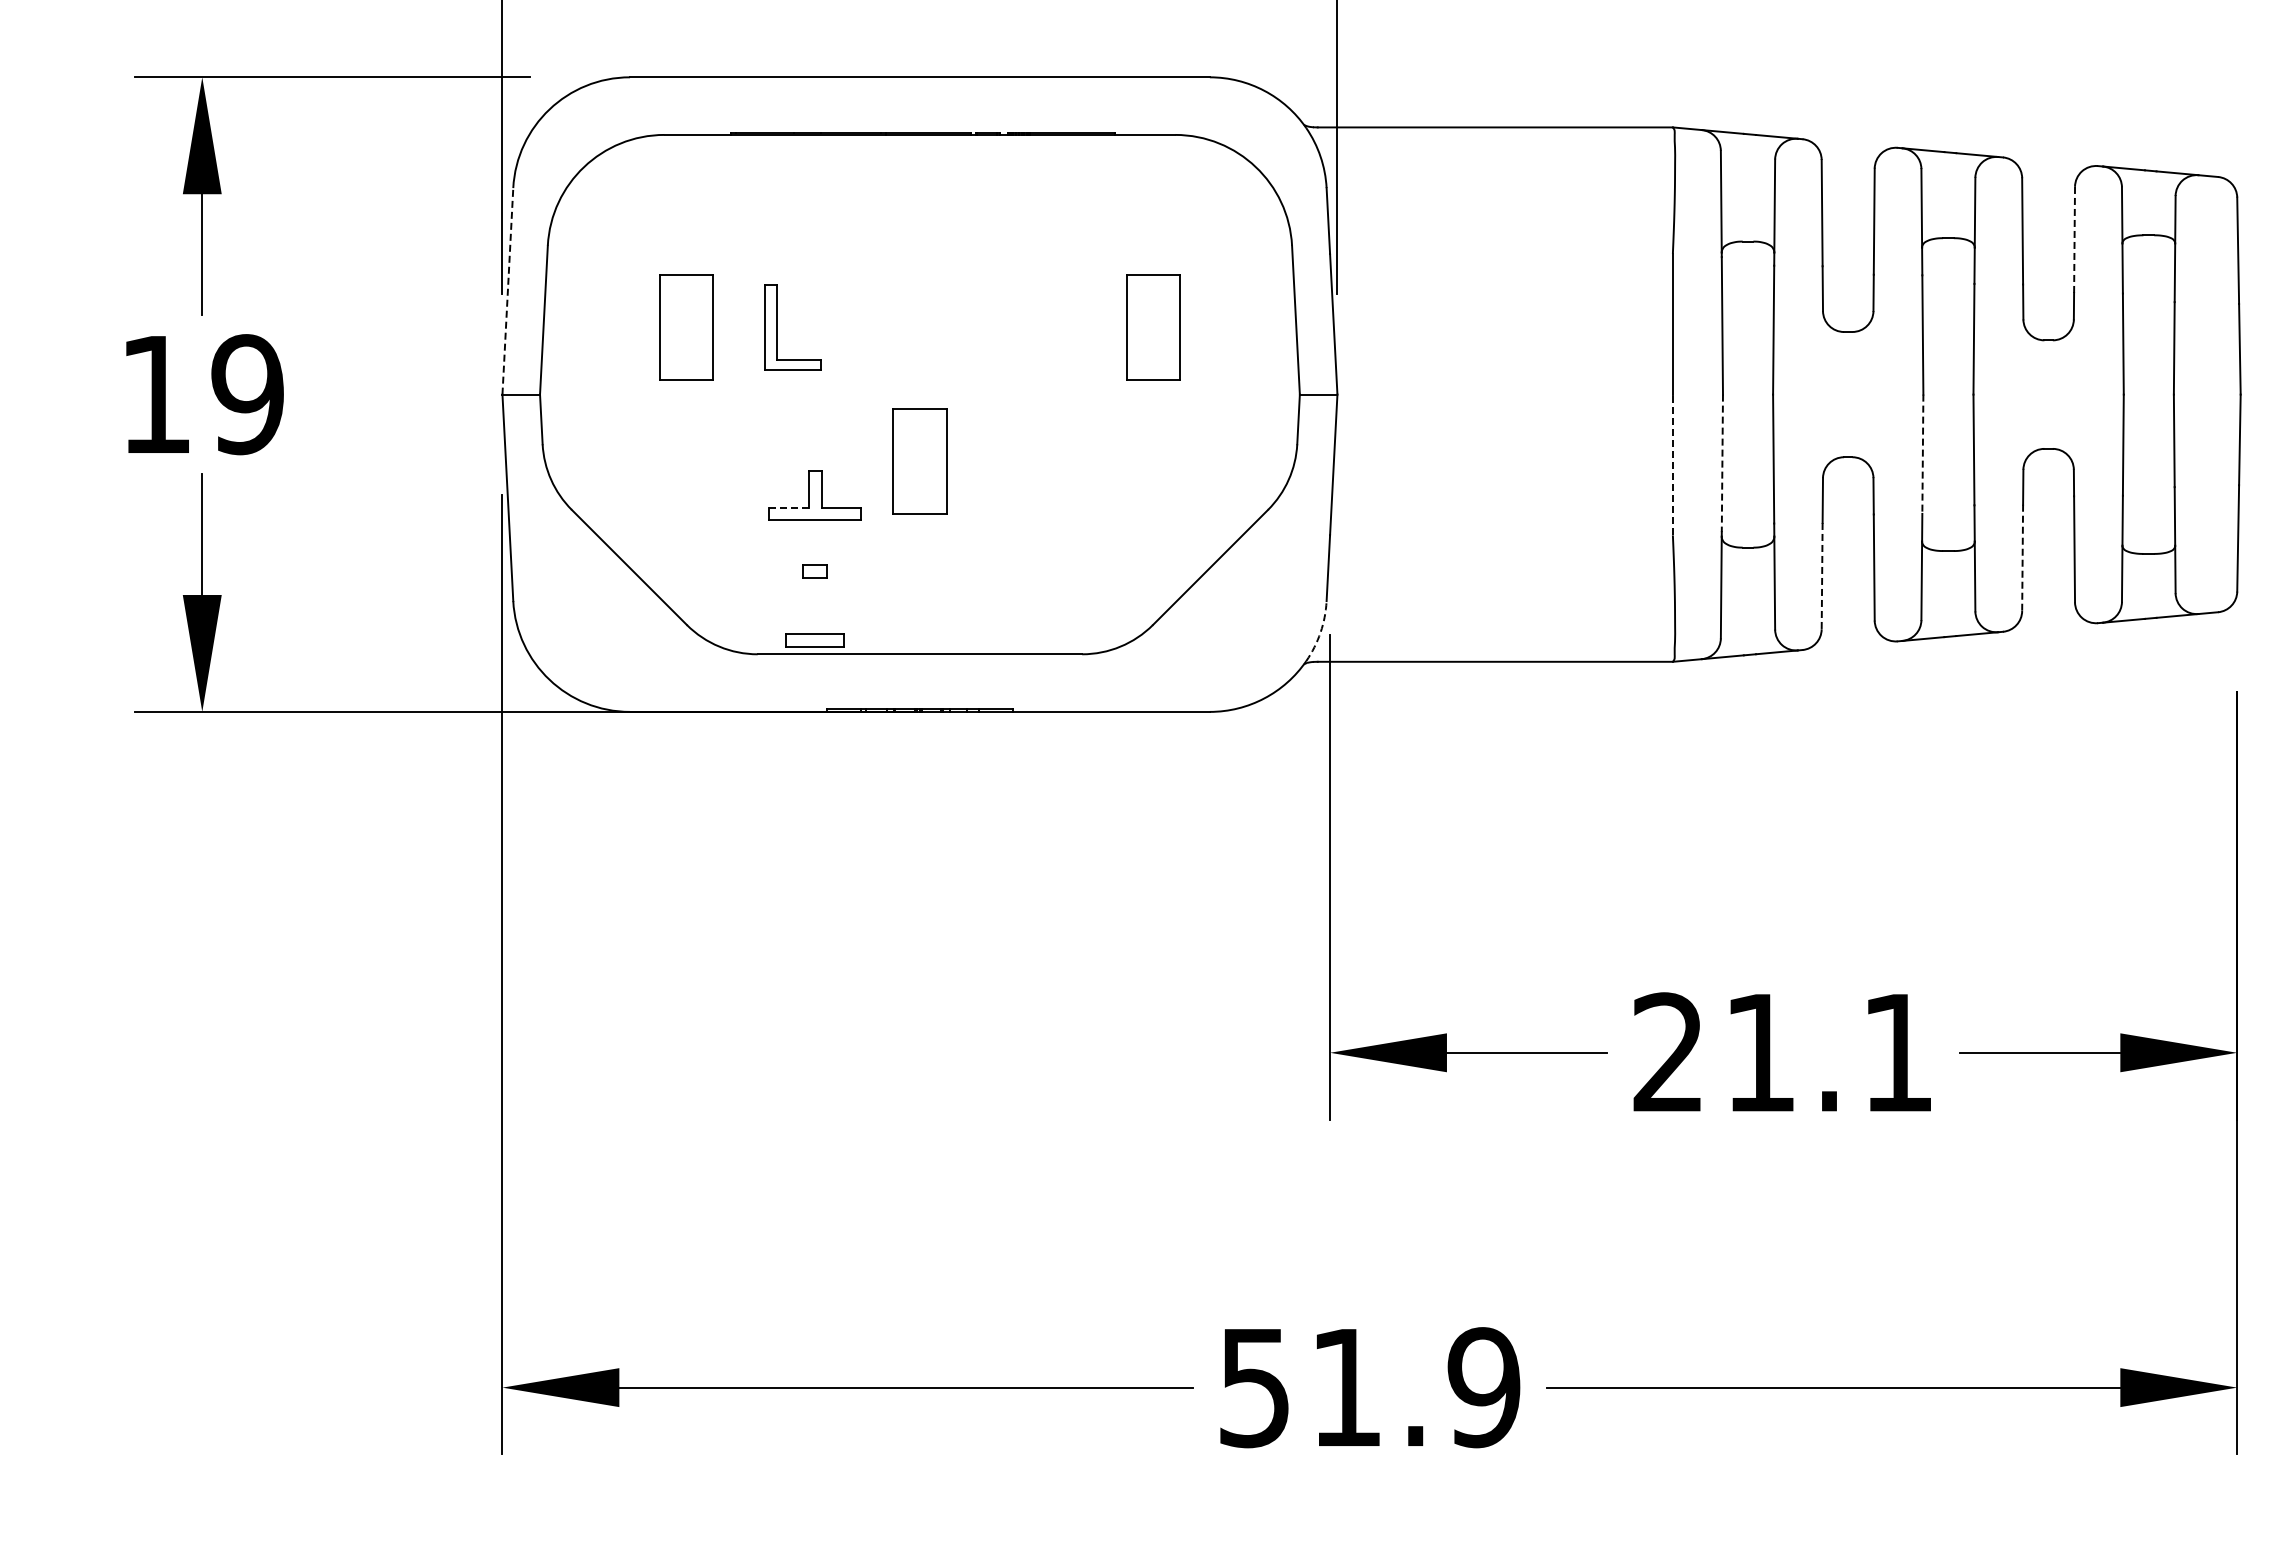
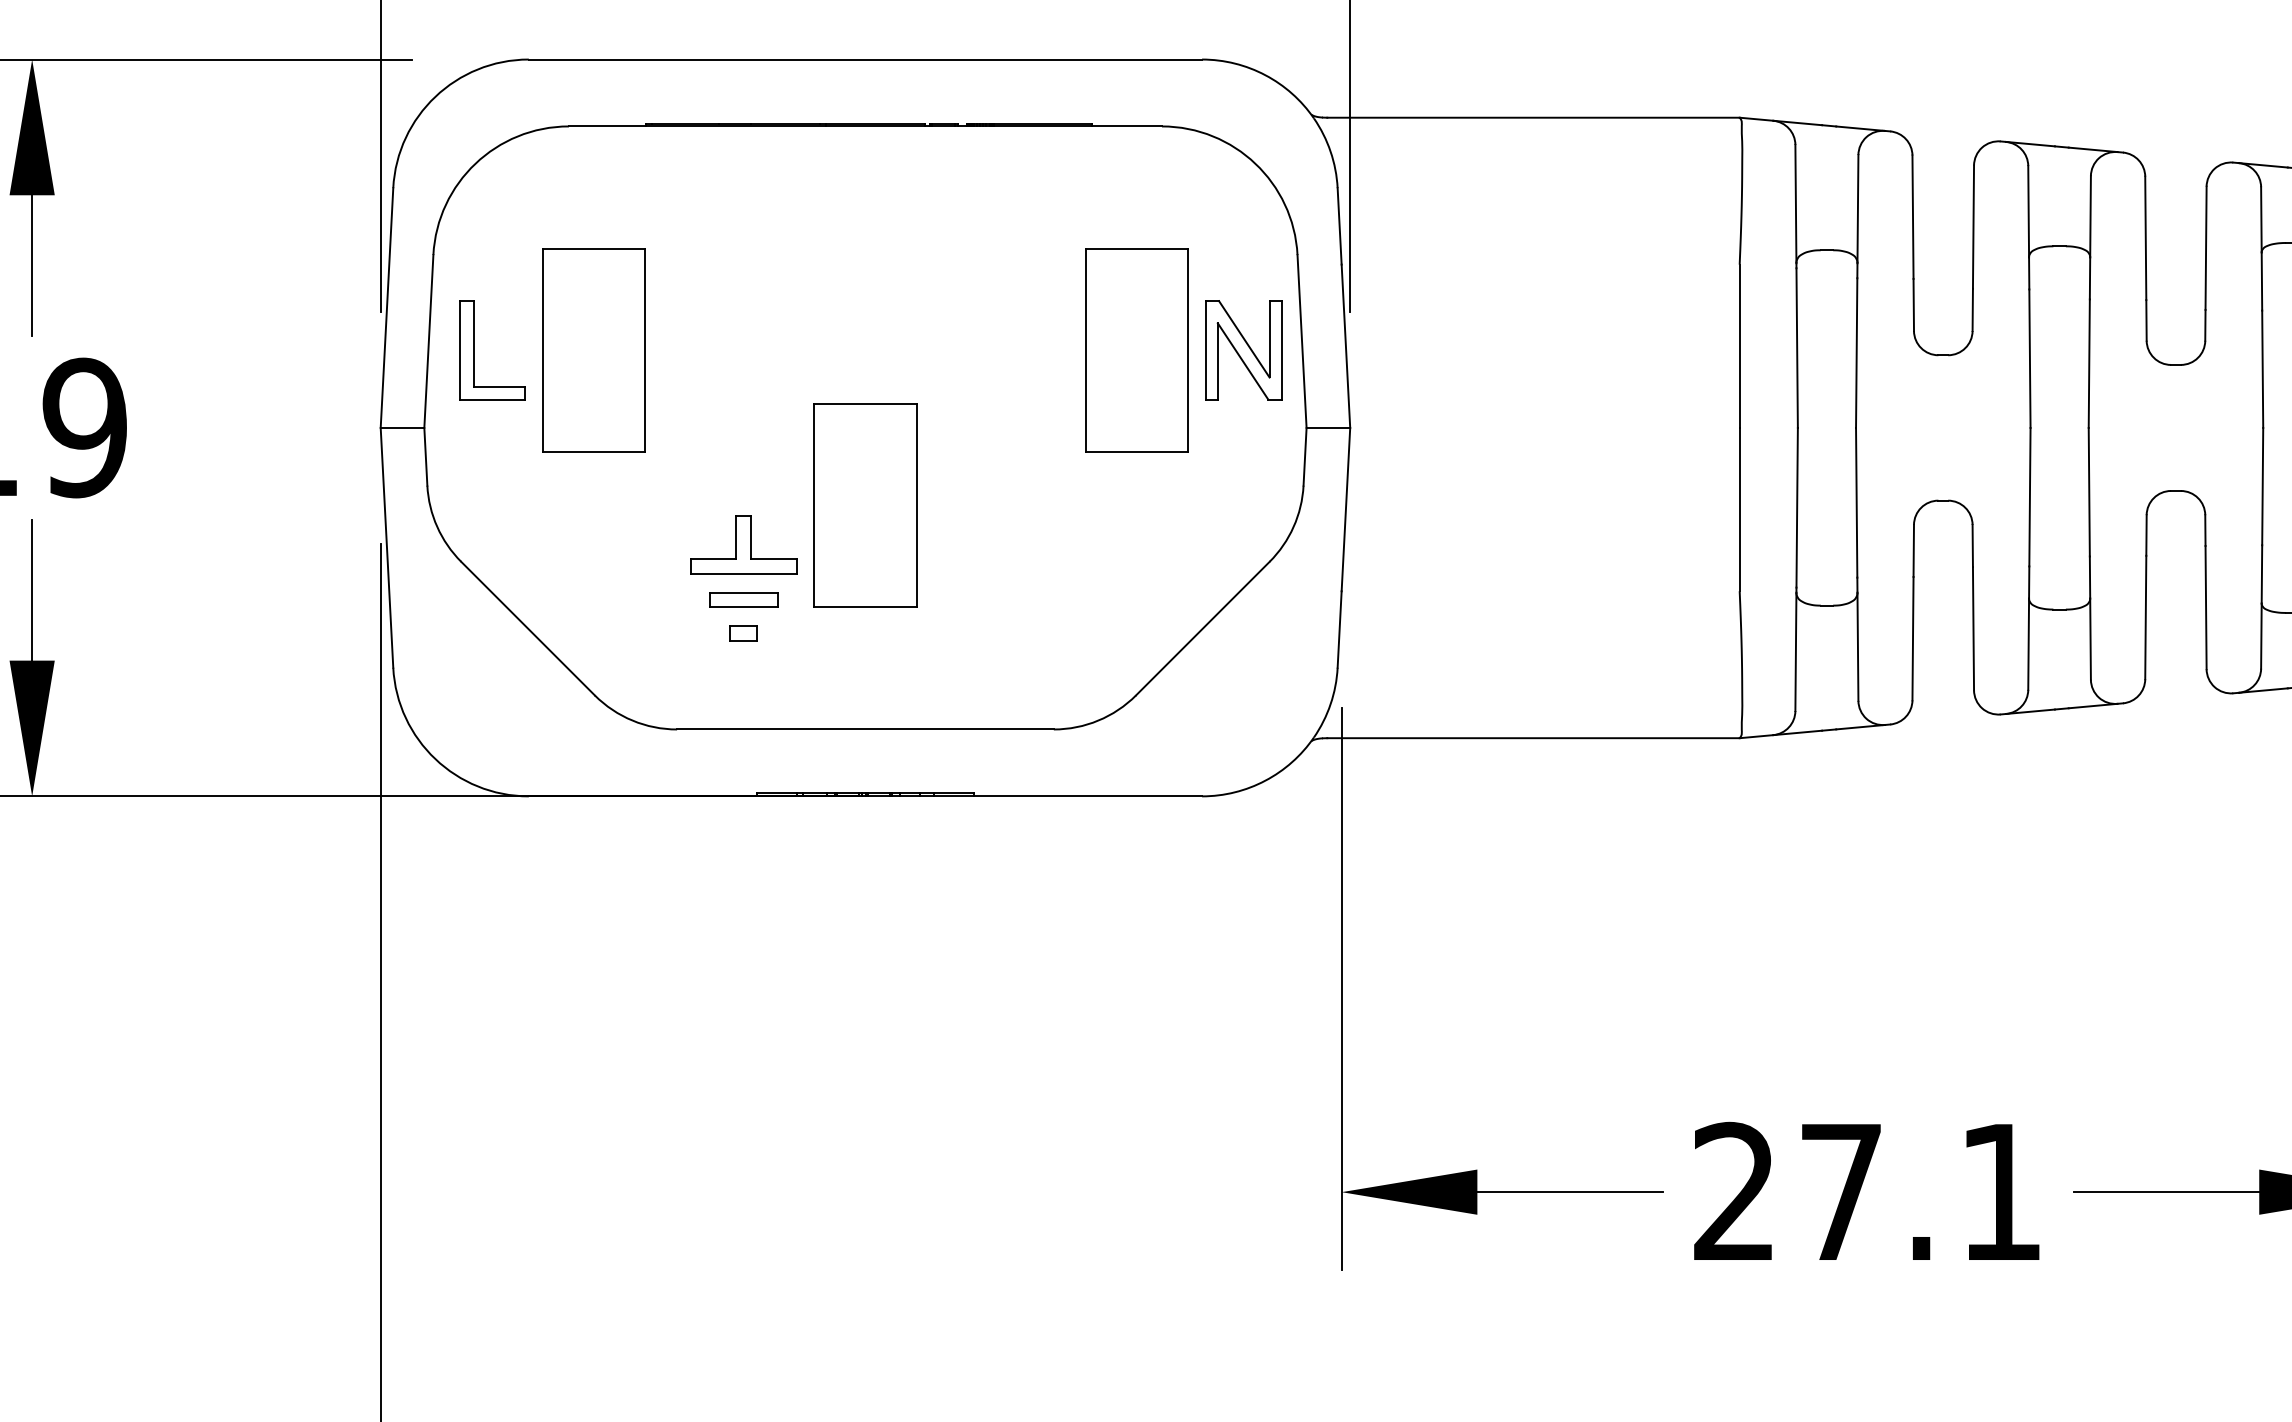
line: (2074, 239) -> (2206, 247), dashed -> solid
line: (507, 290) -> (386, 307), dashed -> solid
part: (685, 327) -> (593, 350), size x1.67
part: (777, 327) -> (474, 350), moved
part: (1153, 327) -> (1136, 350), size x1.67
part: (1245, 327) -> (1243, 350), added
line: (1922, 454) -> (2029, 497), dashed -> solid
part: (919, 461) -> (864, 505), size x1.67
line: (1722, 463) -> (1797, 507), dashed -> solid
line: (1672, 464) -> (1739, 509), dashed -> solid
line: (789, 507) -> (713, 559), dashed -> solid
line: (2022, 558) -> (2145, 618), dashed -> solid
line: (1822, 576) -> (1913, 639), dashed -> solid
arc: (1320, 632) -> (1330, 704), dashed -> solid
part: (814, 640) -> (743, 599), moved
text: (1760, 1052) -> (1841, 1191), 21.1 -> 27.1

